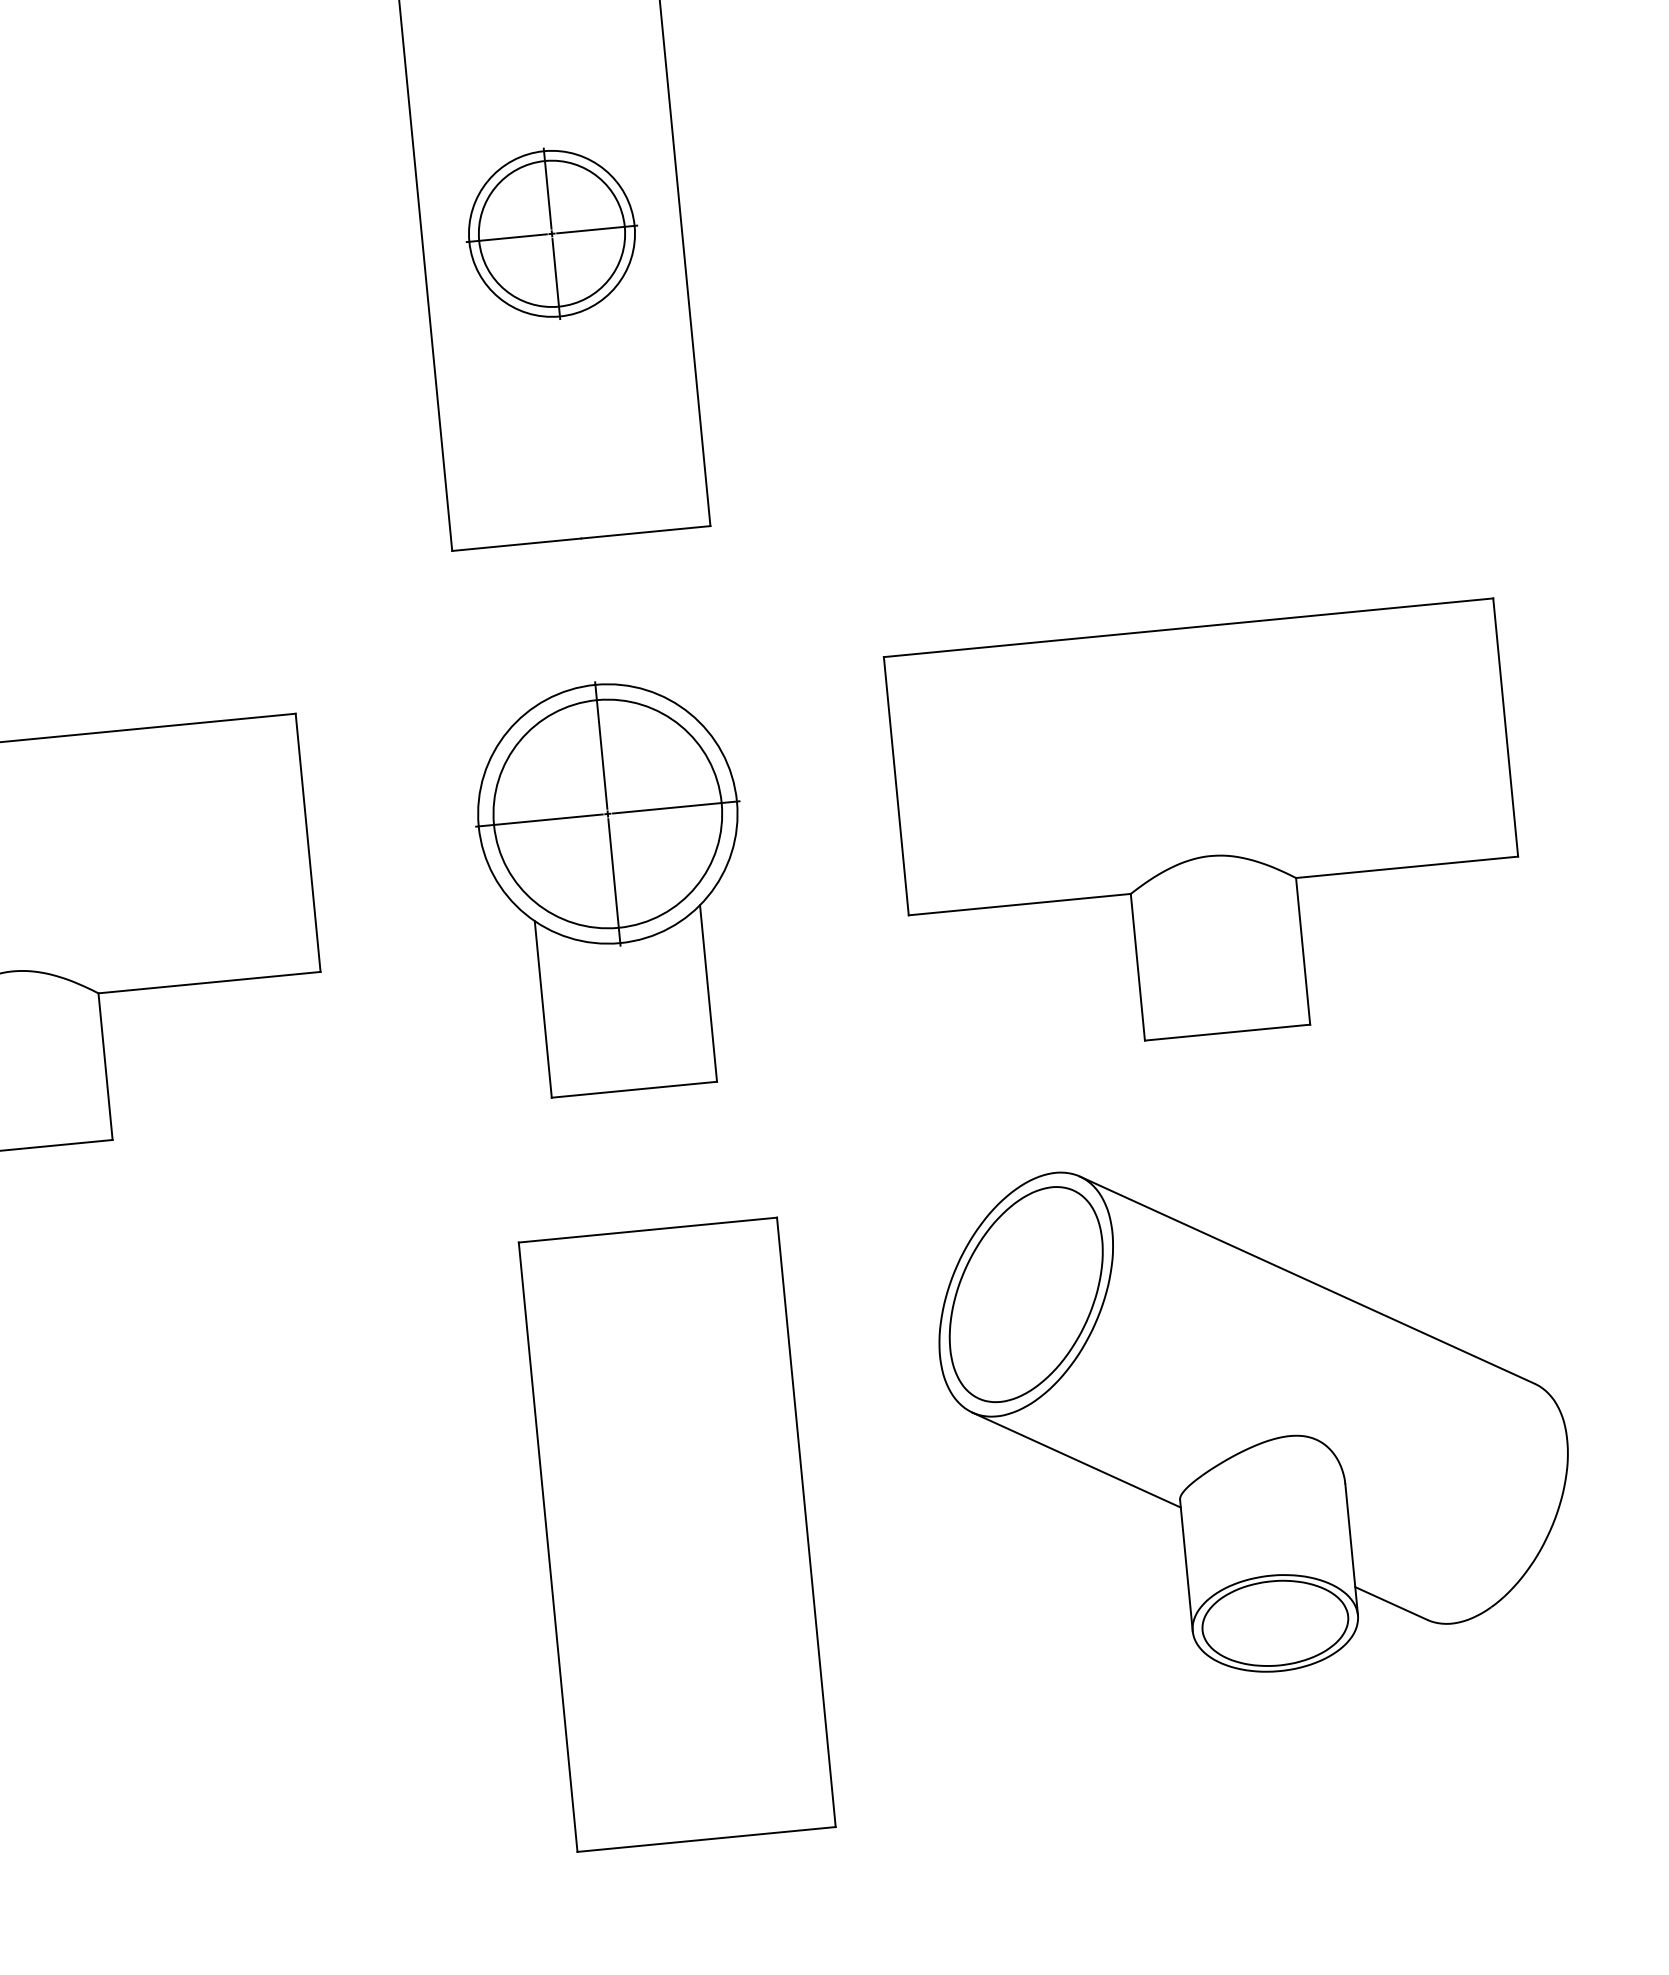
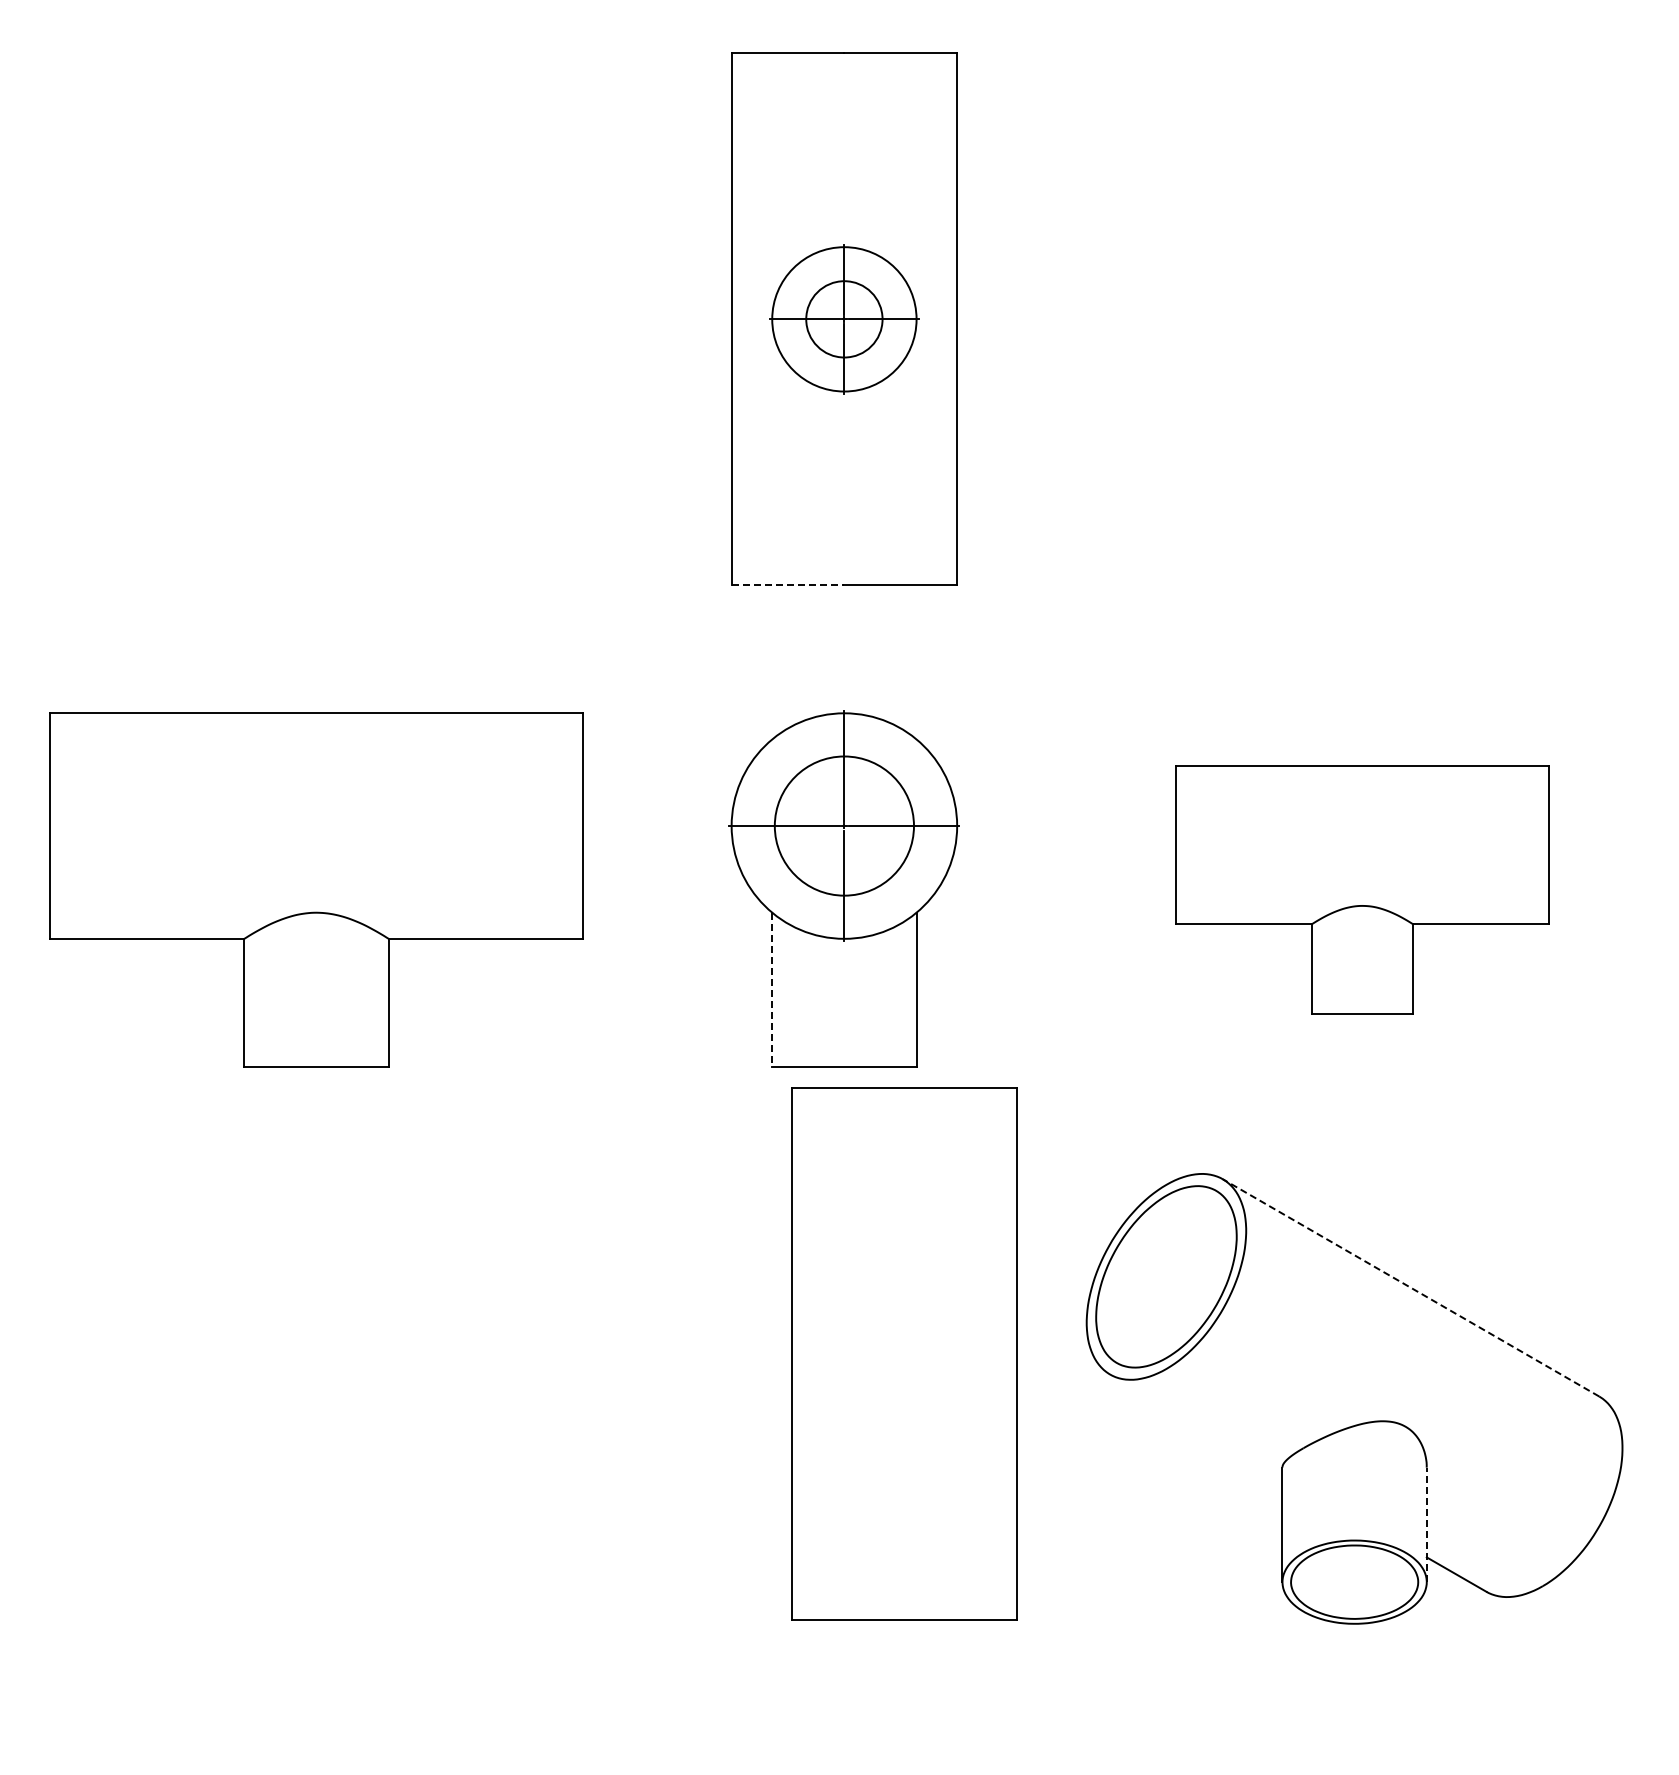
circle: (552, 232) -> (844, 318), size x0.6
line: (517, 544) -> (788, 585), solid -> dashed
circle: (607, 813) -> (844, 825), size x0.7
part: (1208, 829) -> (1362, 889), size x0.7
line: (543, 1010) -> (772, 990), solid -> dashed
line: (1306, 1279) -> (1410, 1287), solid -> dashed
line: (1076, 1460) -> (1196, 1424), removed
part: (677, 1534) -> (904, 1353), moved
line: (1351, 1549) -> (1426, 1524), solid -> dashed

